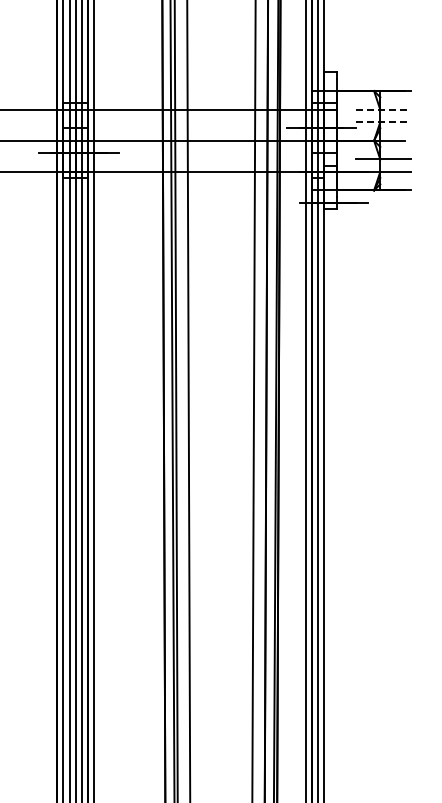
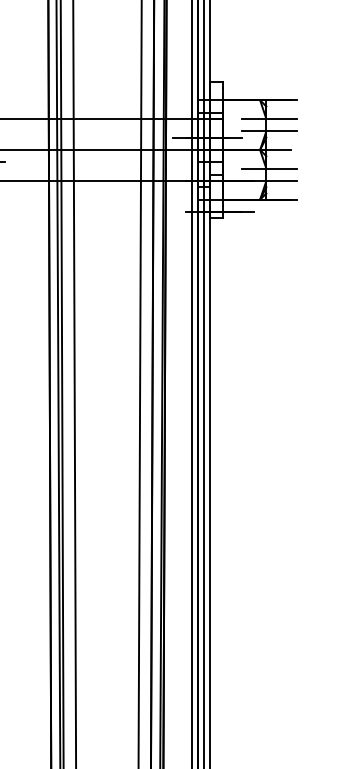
line: (383, 109) -> (269, 118), dashed -> solid
line: (383, 122) -> (269, 131), dashed -> solid

